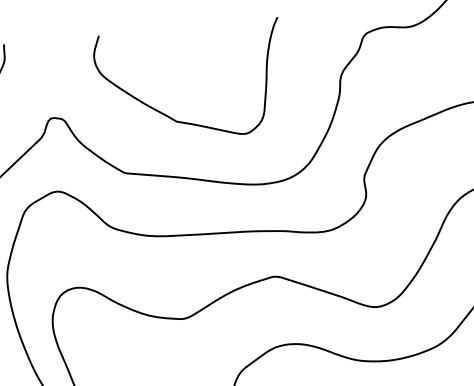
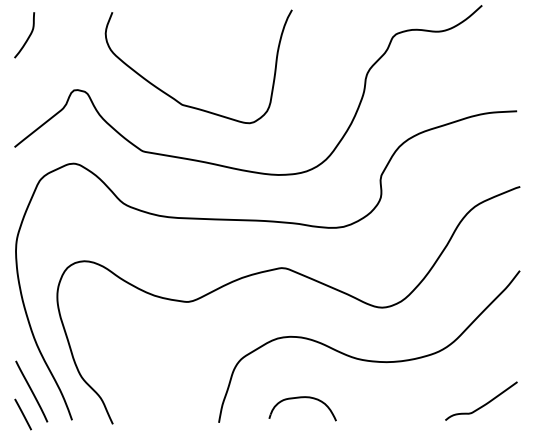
curve: (169, 115) -> (175, 98), moved

